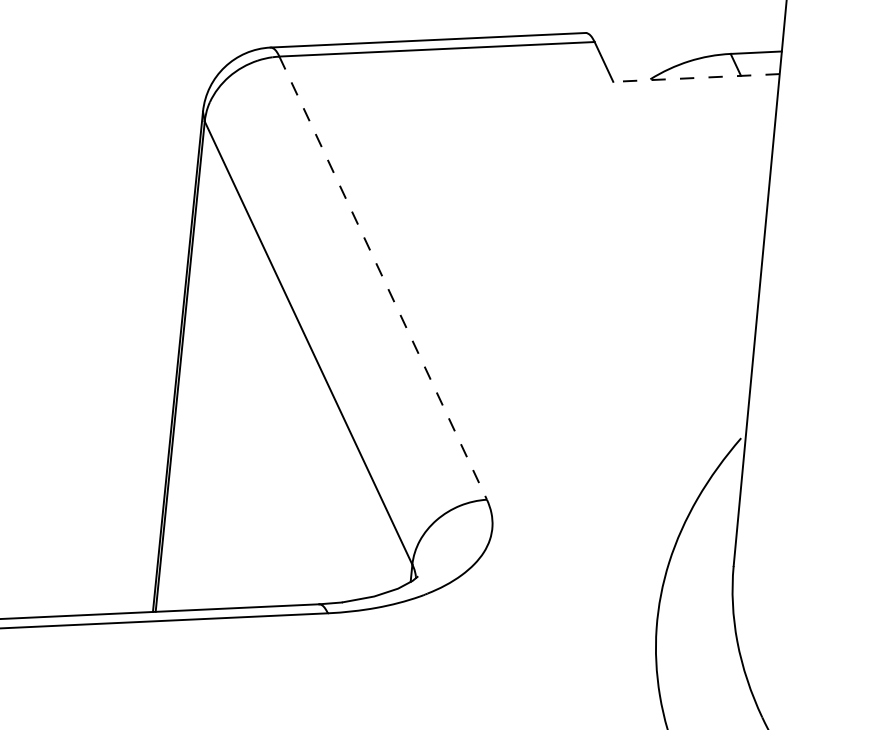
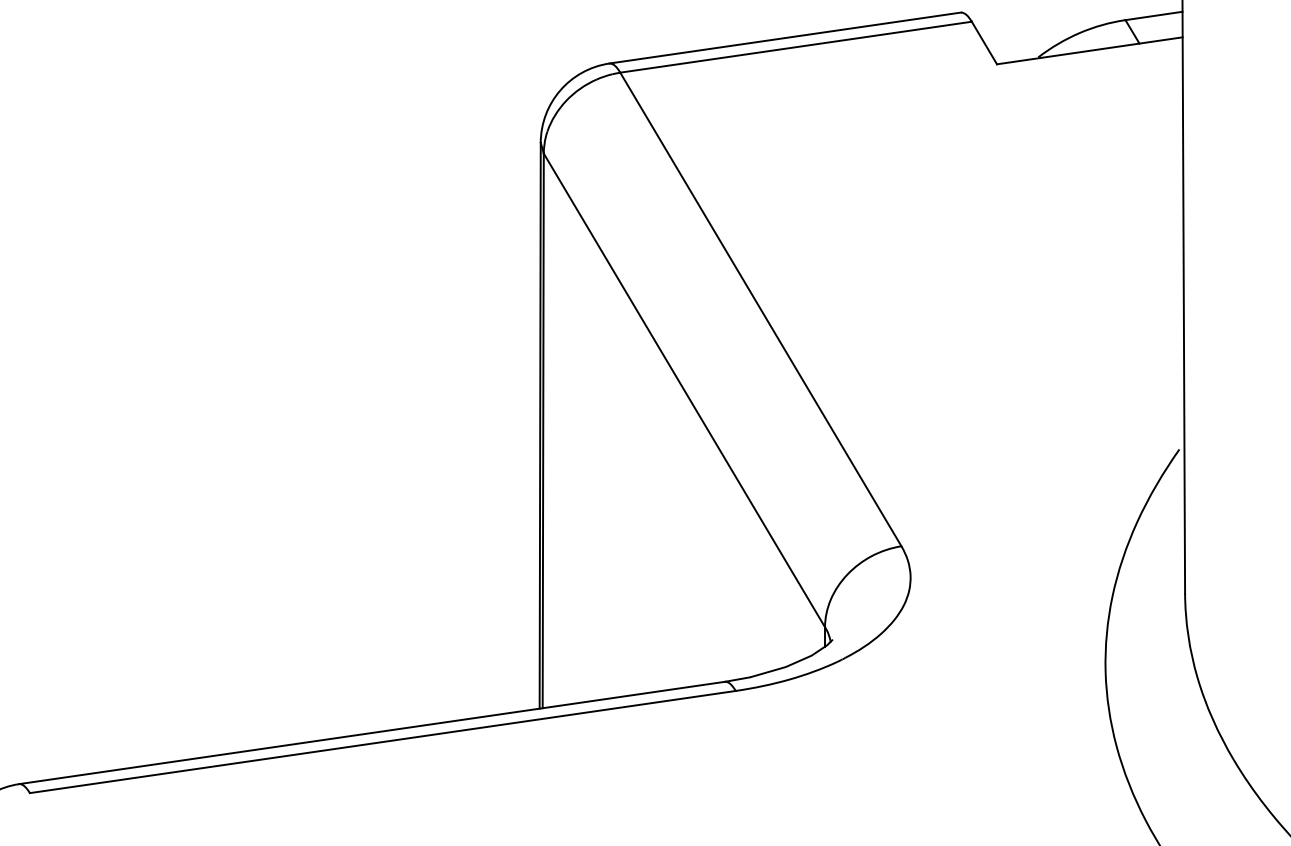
line: (696, 77) -> (1089, 50), dashed -> solid
line: (383, 278) -> (761, 309), dashed -> solid

